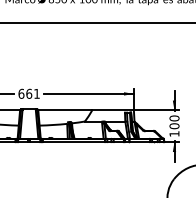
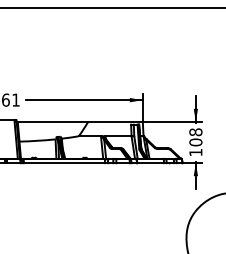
text: (174, 118) -> (195, 132), 100 -> 108

